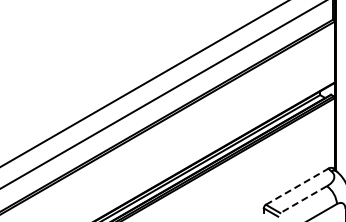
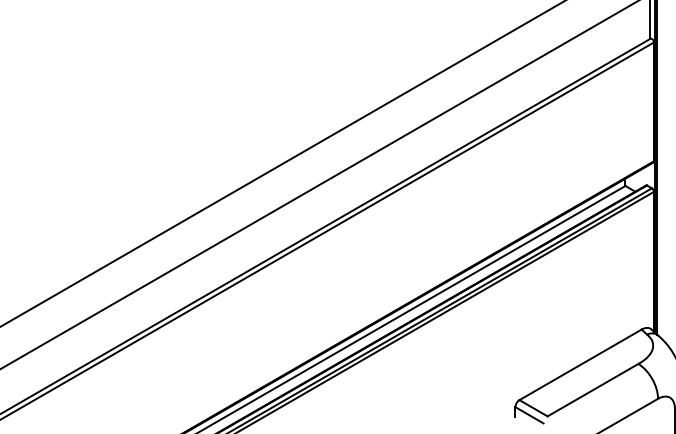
line: (297, 186) -> (581, 364), dashed -> solid
line: (303, 199) -> (592, 389), dashed -> solid

